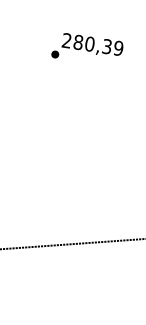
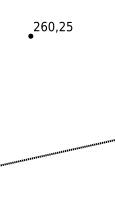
text: (97, 45) -> (56, 26), 280,39 -> 260,25

